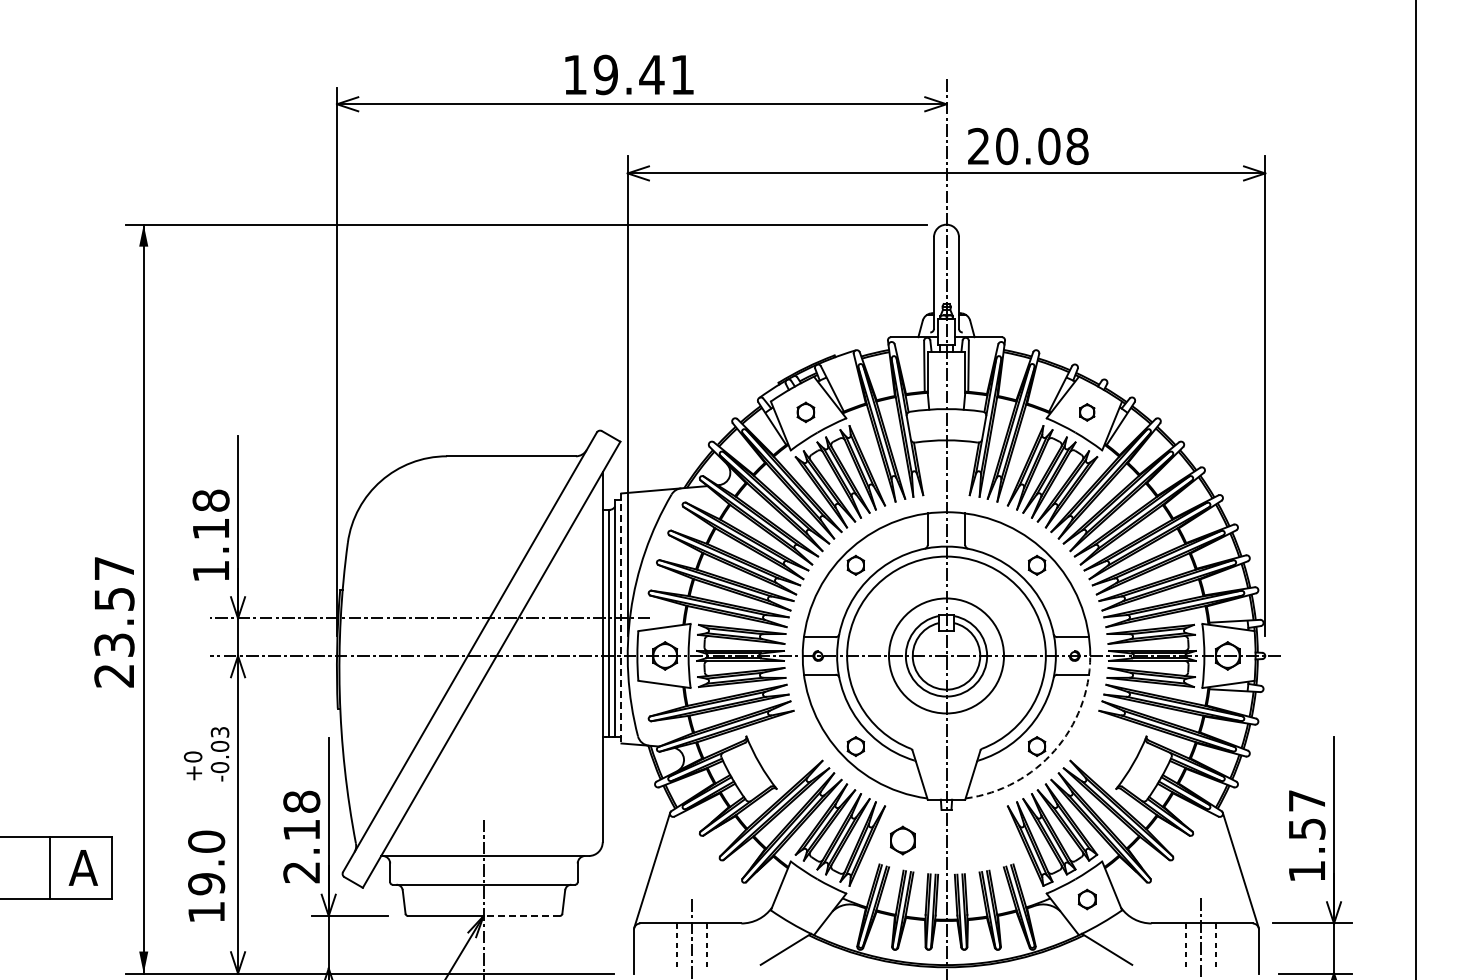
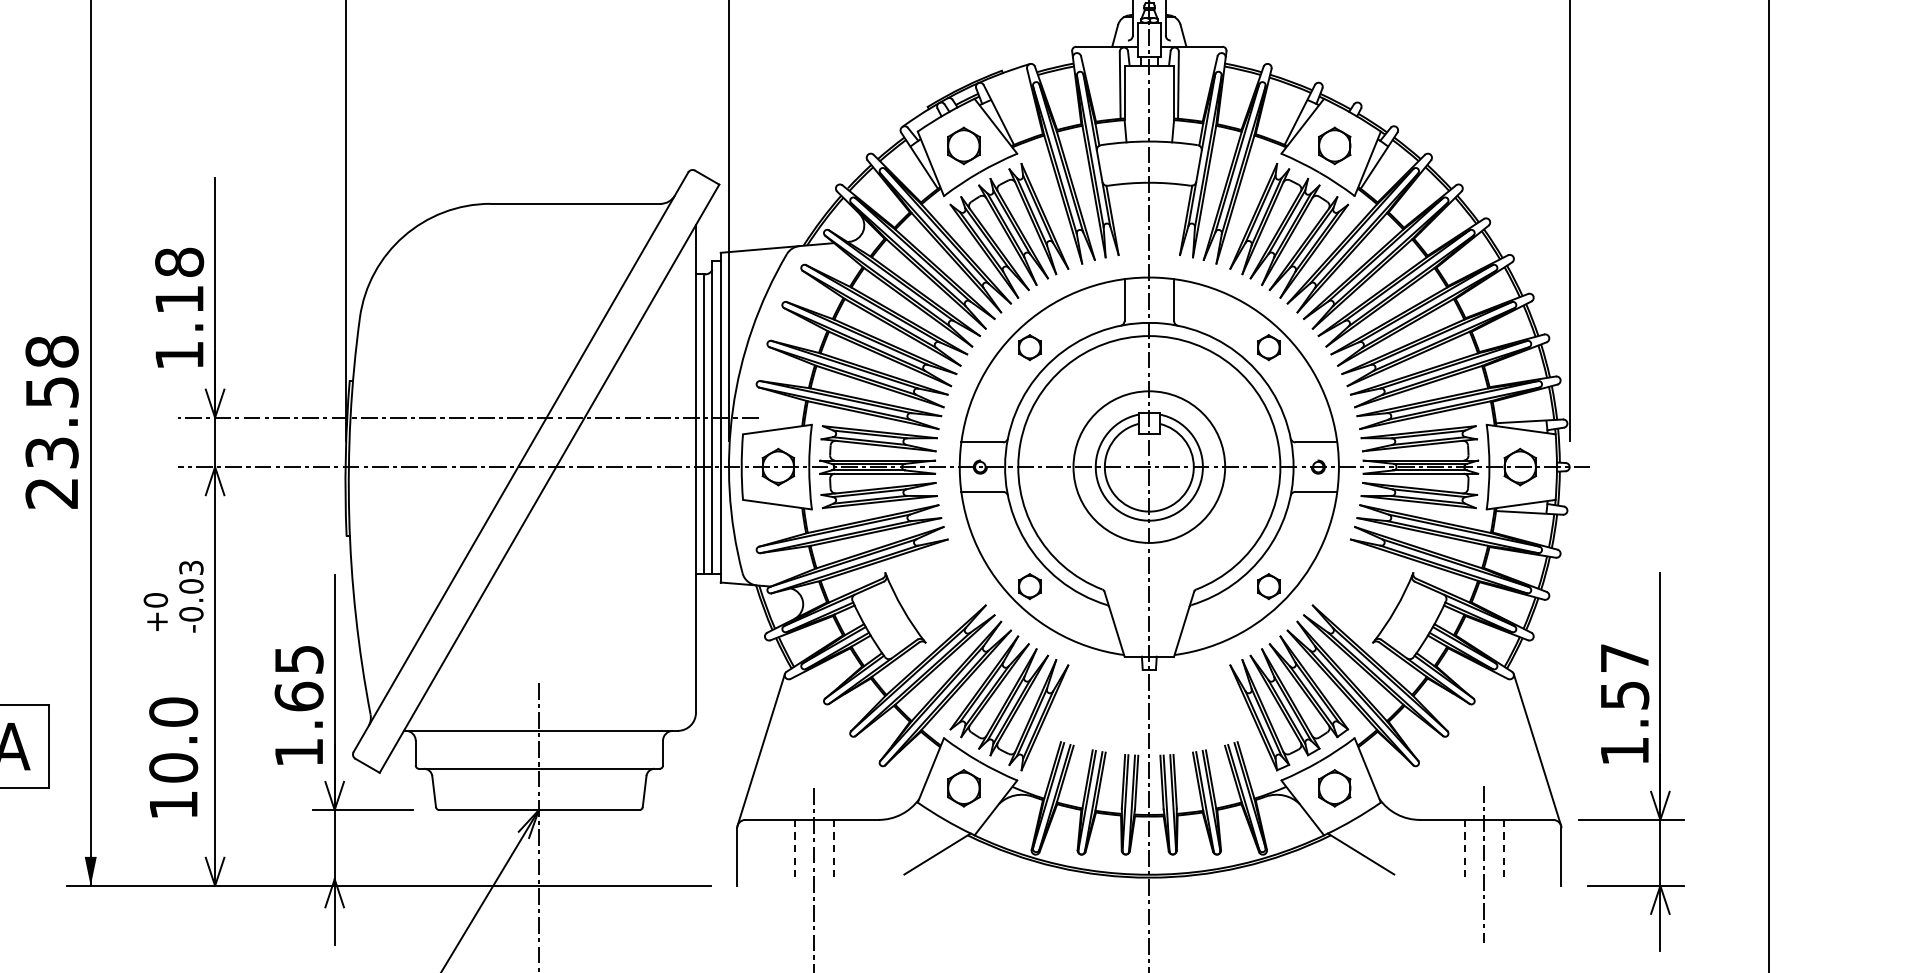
part: (805, 412) -> (963, 146), size x1.43
part: (1087, 412) -> (1335, 146), size x1.67
text: (114, 568) -> (52, 351), 23.57 -> 23.58
line: (621, 618) -> (720, 417), dashed -> solid
arc: (1054, 750) -> (1291, 591), dashed -> solid
text: (301, 836) -> (298, 705), 2.18 -> 1.65
part: (902, 840) -> (963, 788), moved
text: (206, 884) -> (173, 768), 19.0 -> 10.0
part: (1087, 899) -> (1335, 788), size x1.43
line: (521, 915) -> (588, 809), dashed -> solid

